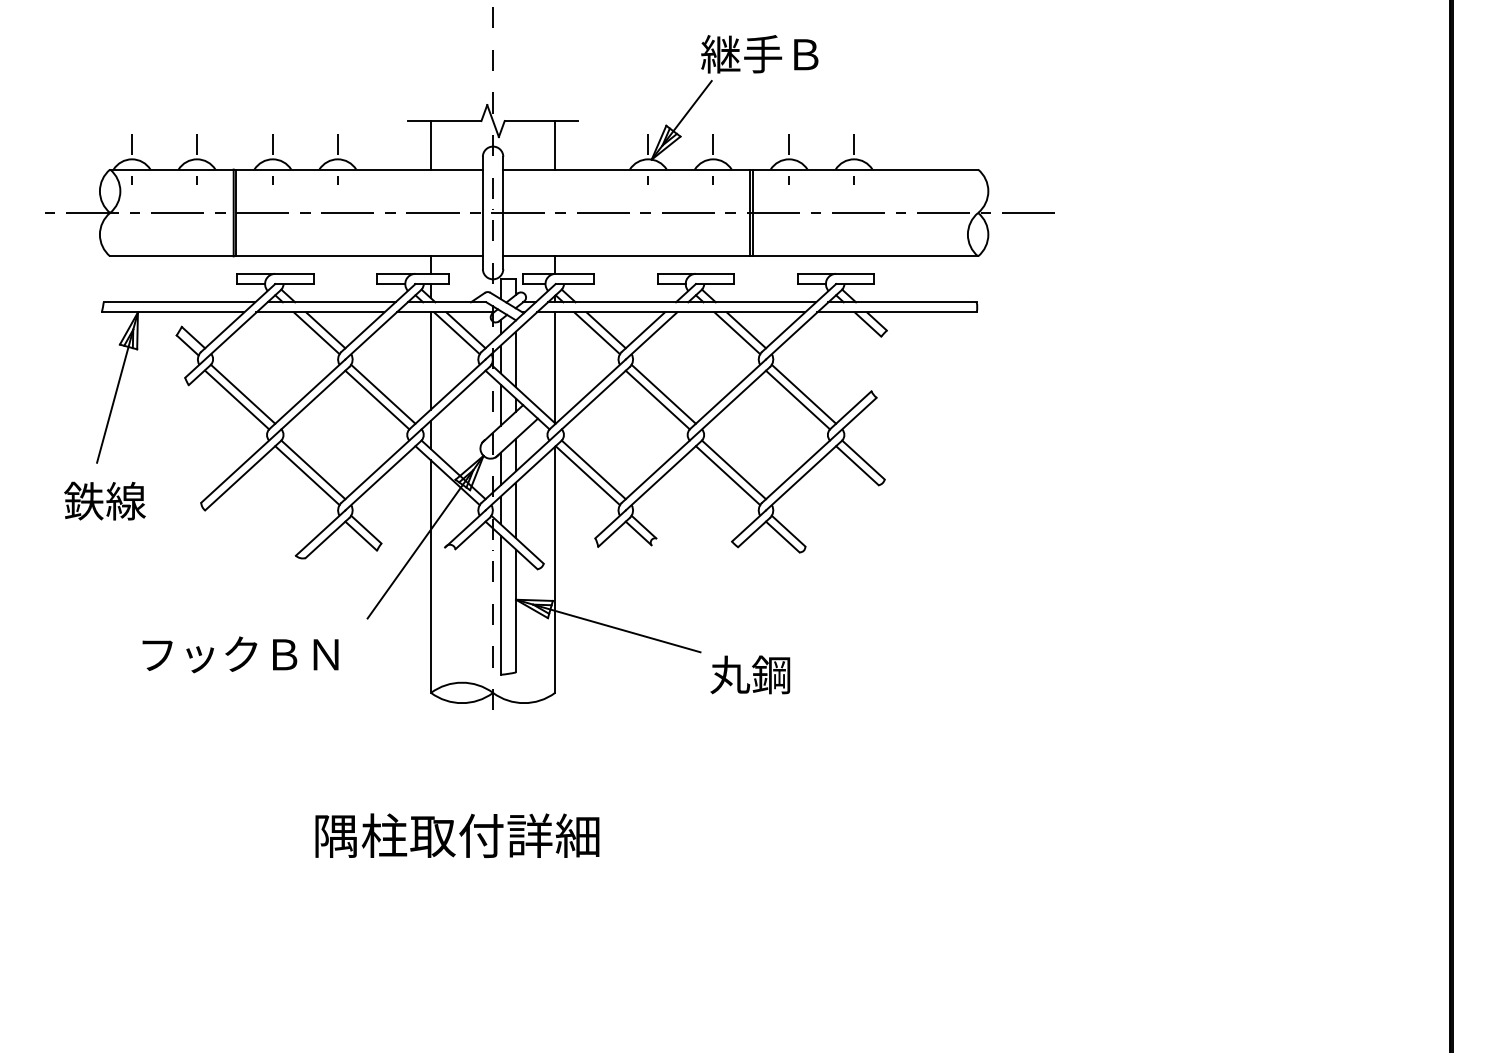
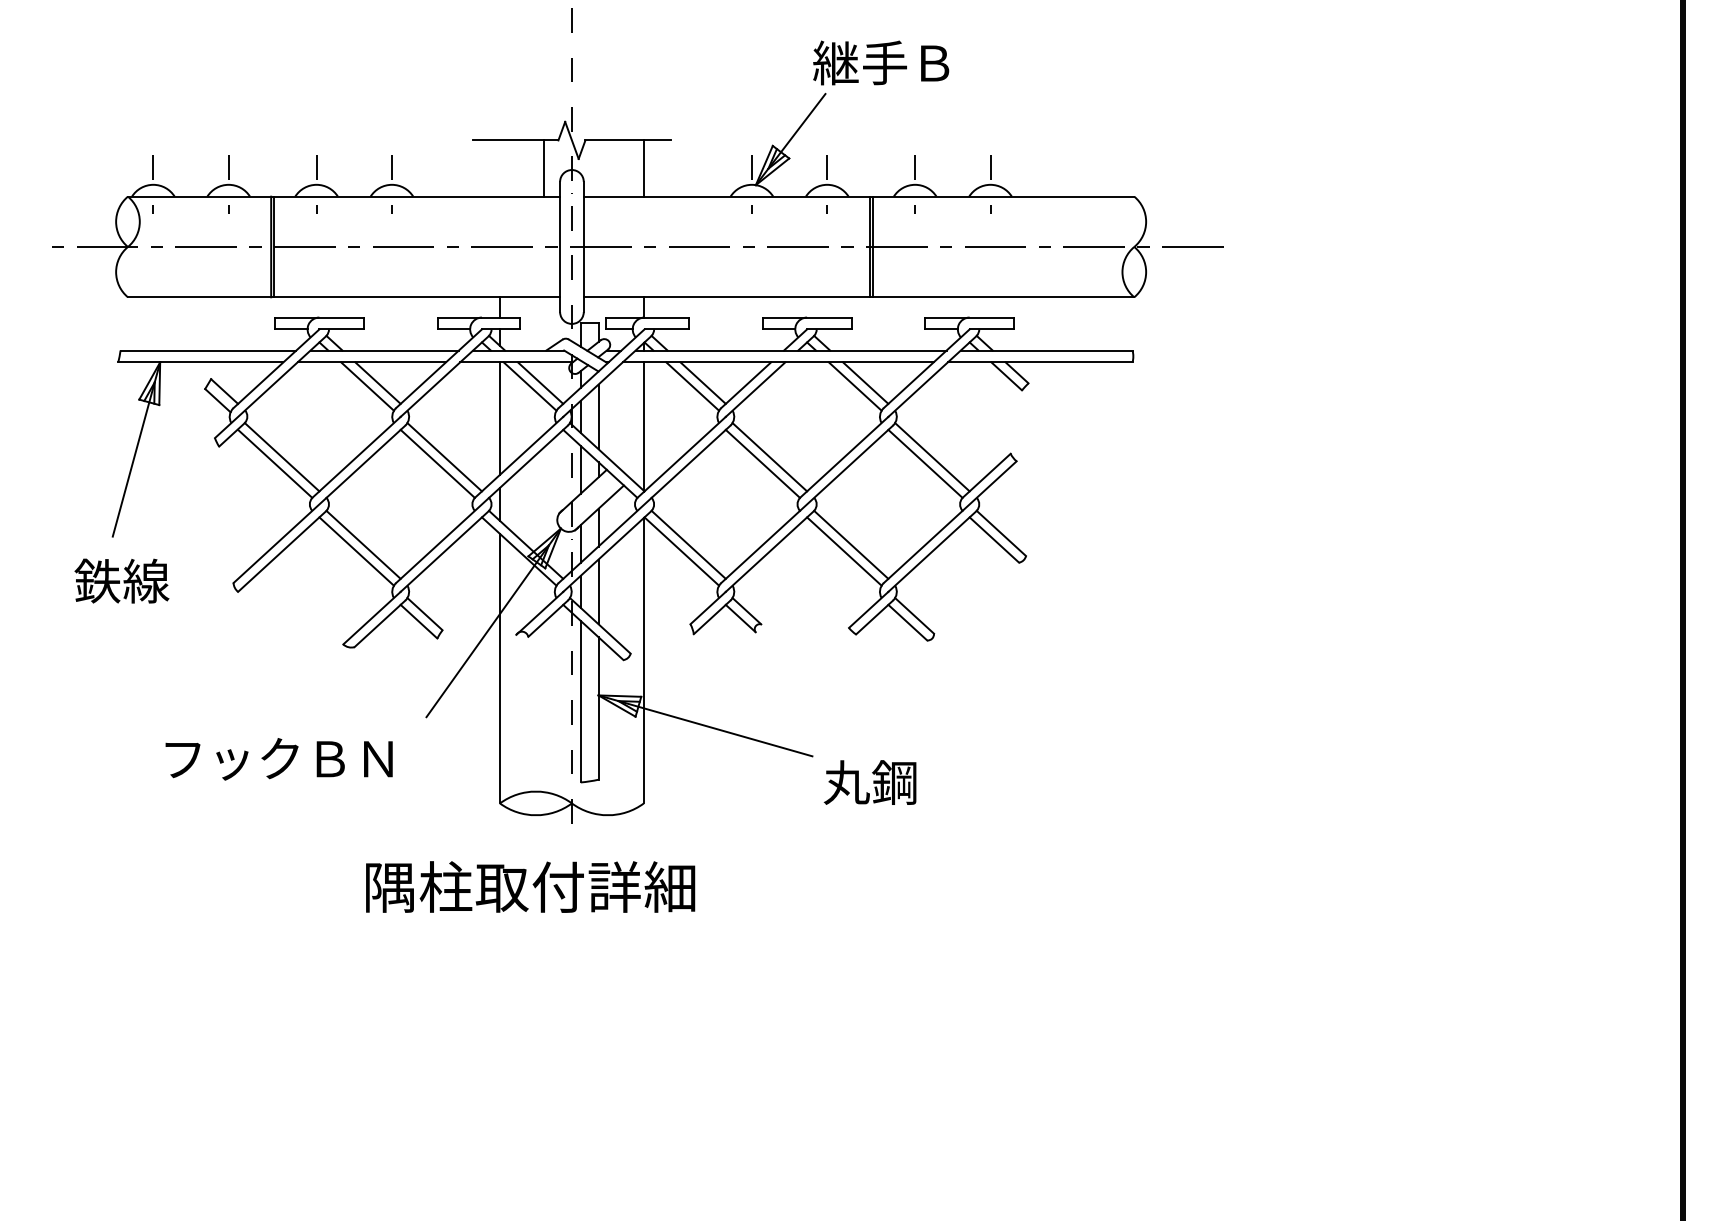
line: (431, 145) -> (544, 168), moved
text: (457, 835) -> (530, 886), moved

